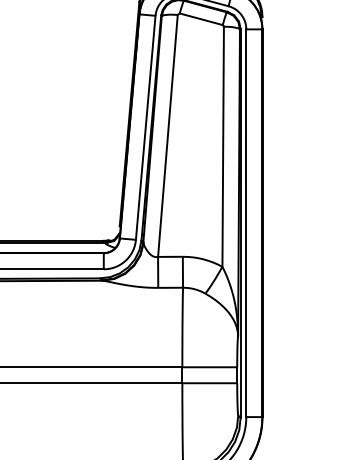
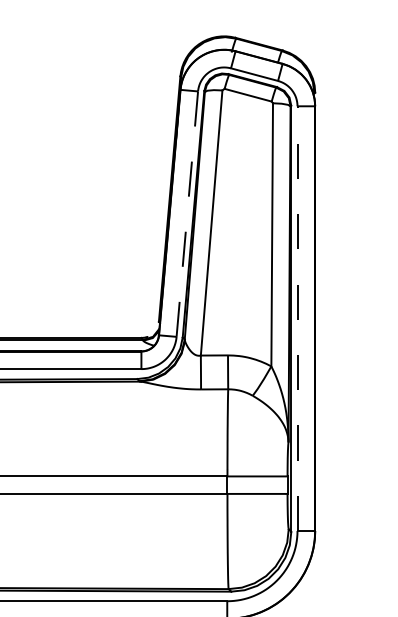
line: (145, 128) -> (187, 214), solid -> dashed
line: (246, 223) -> (297, 318), solid -> dashed

